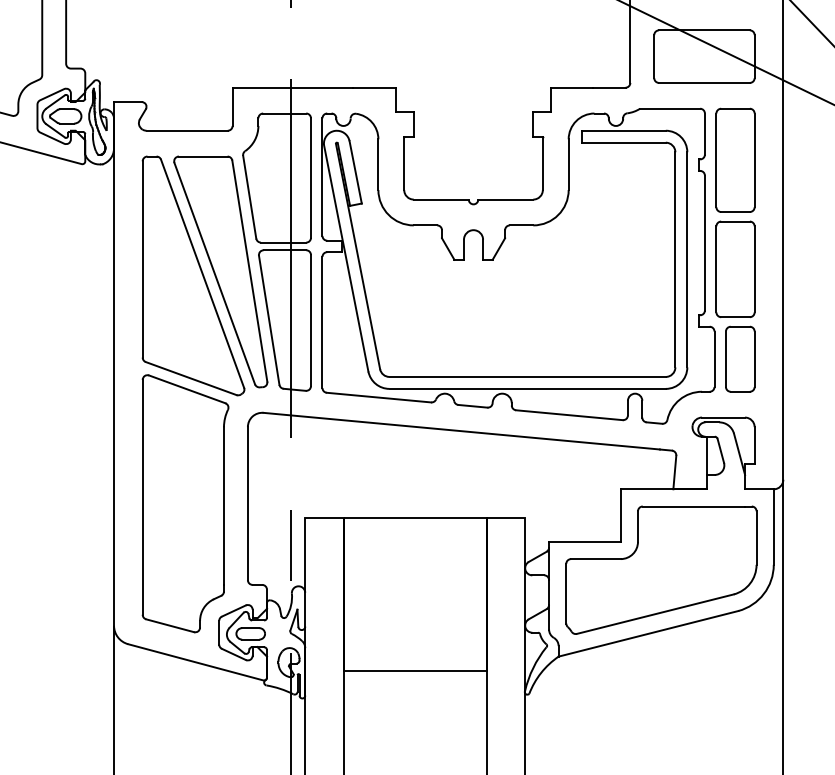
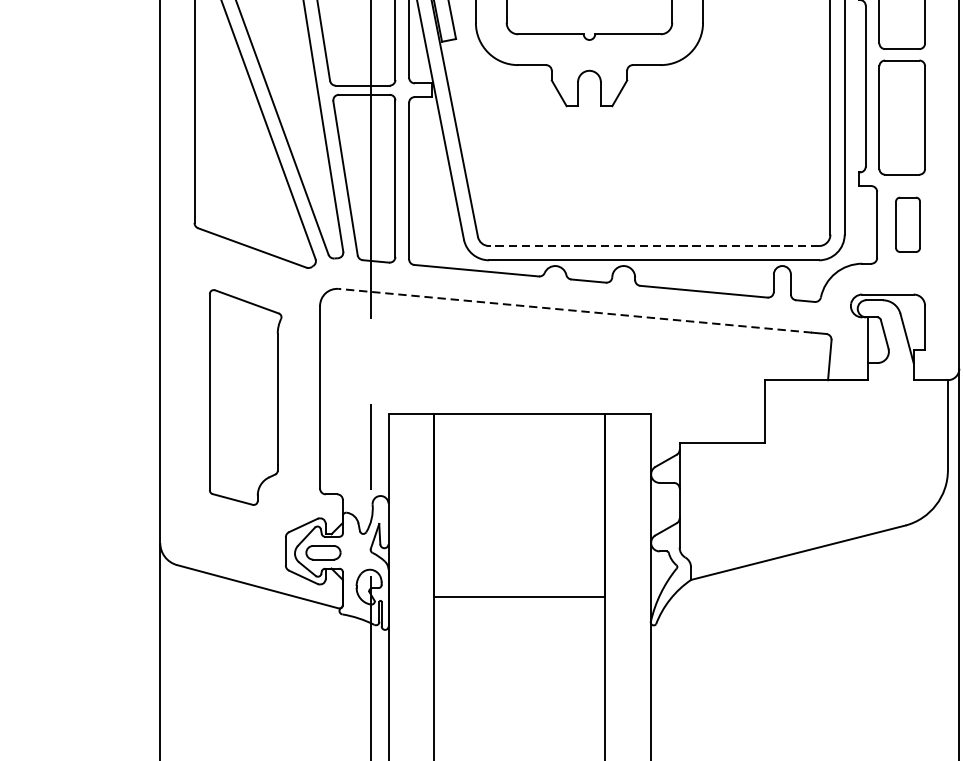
part: (740, 358) -> (908, 224), size x0.7
line: (527, 376) -> (653, 245), solid -> dashed
line: (461, 431) -> (575, 311), solid -> dashed
part: (185, 503) -> (245, 397), size x0.7
part: (661, 569) -> (813, 475), removed

